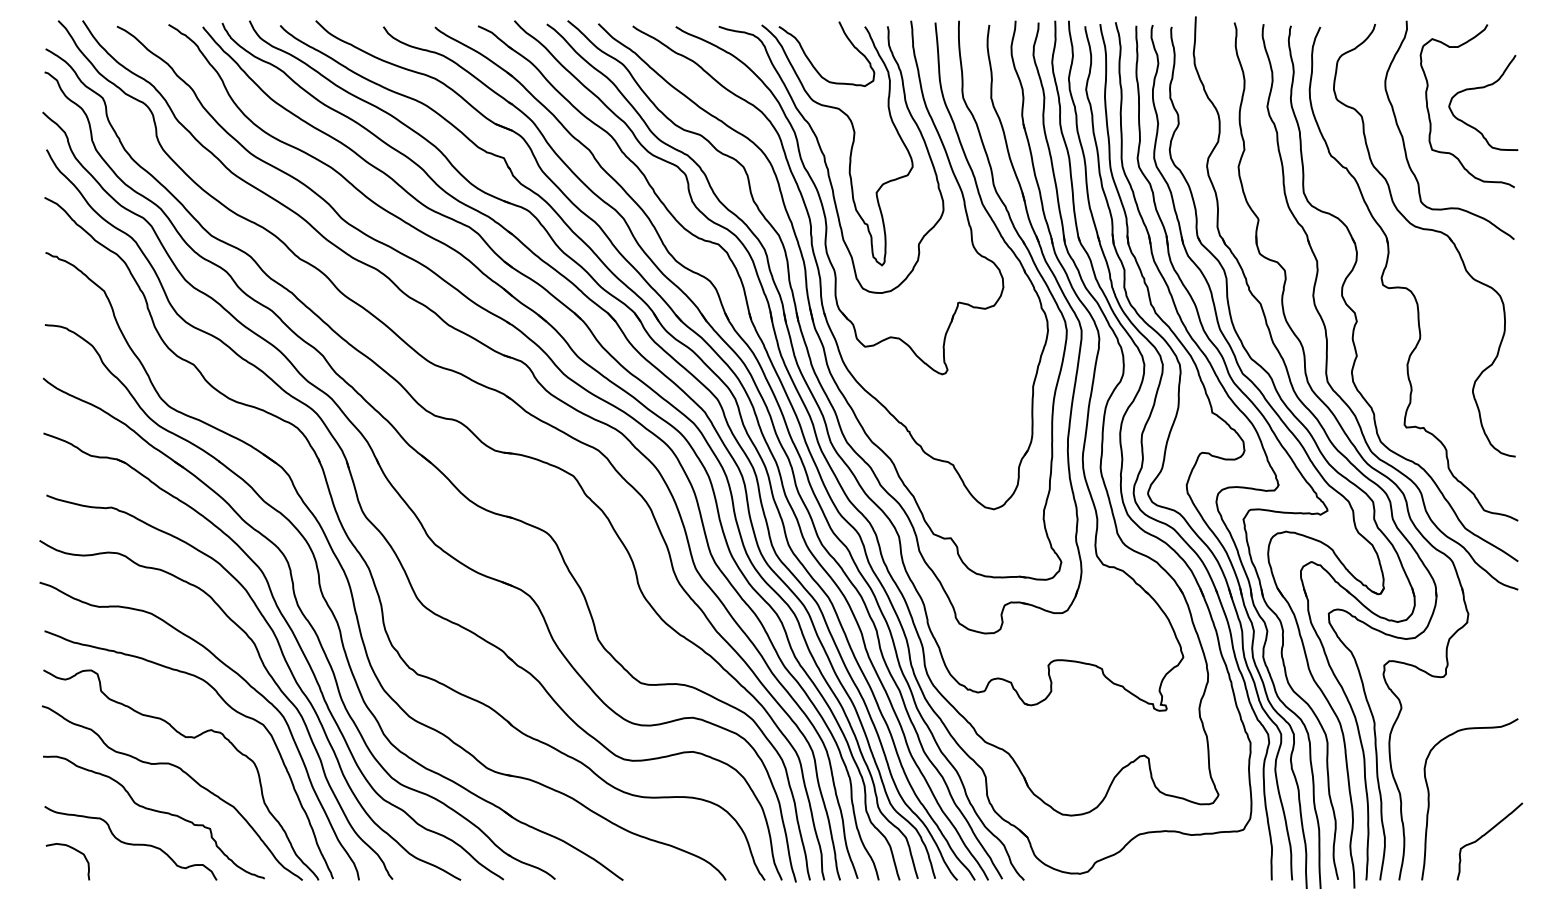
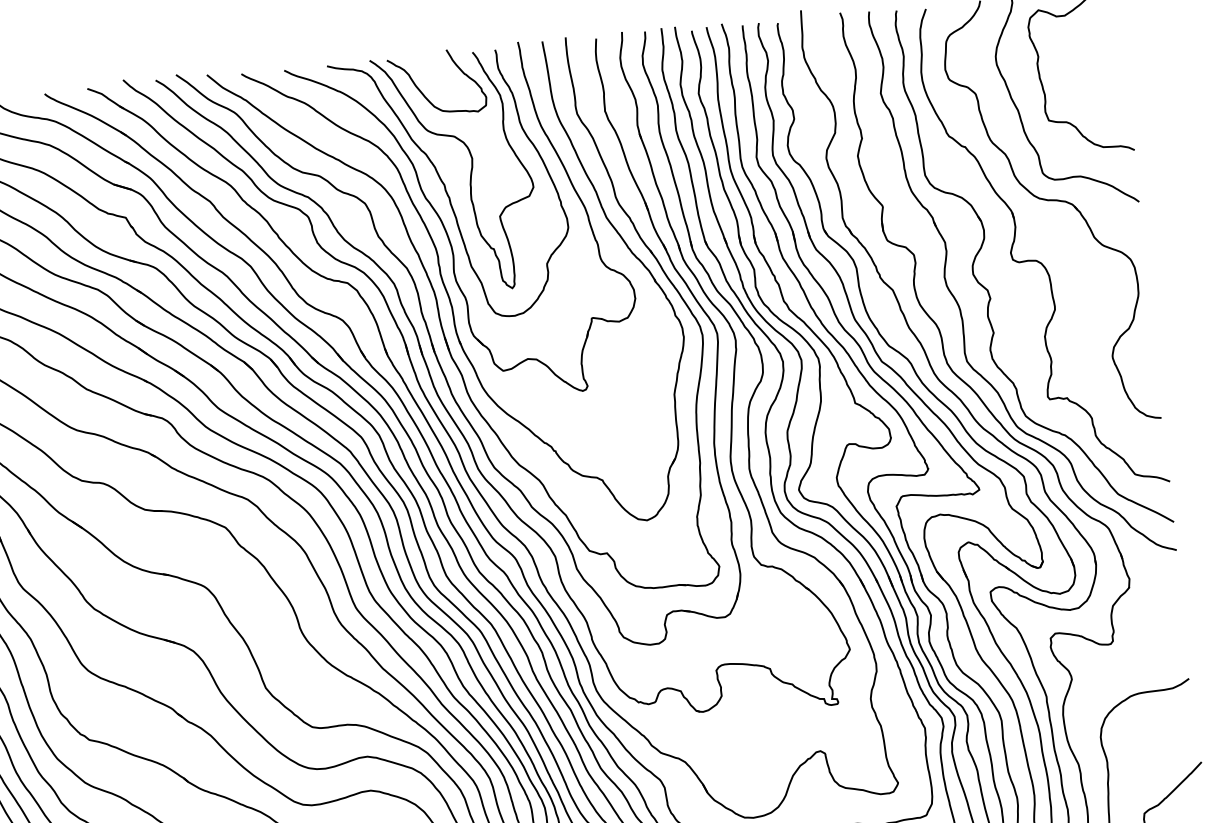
curve: (1483, 88) -> (1094, 54), removed

